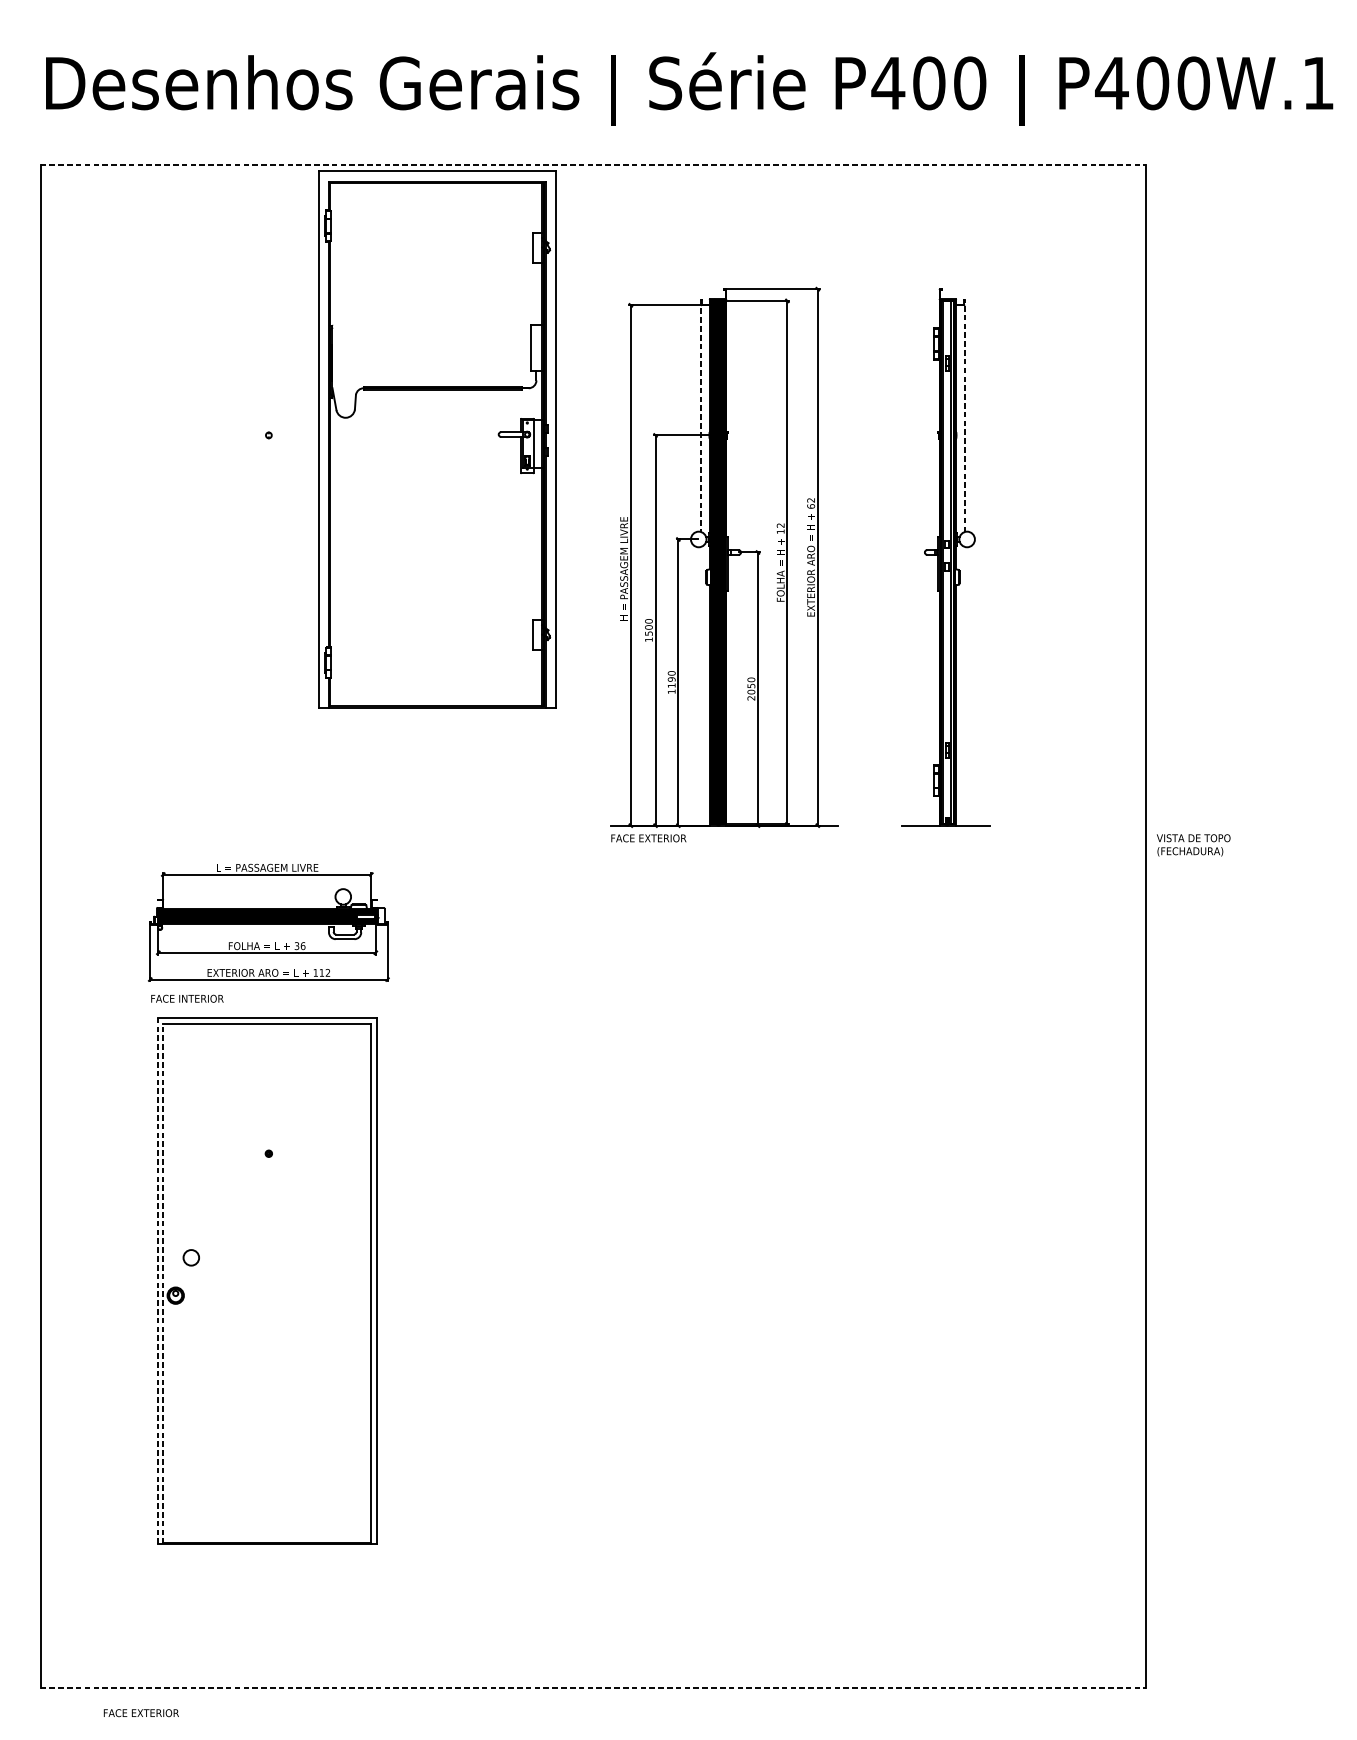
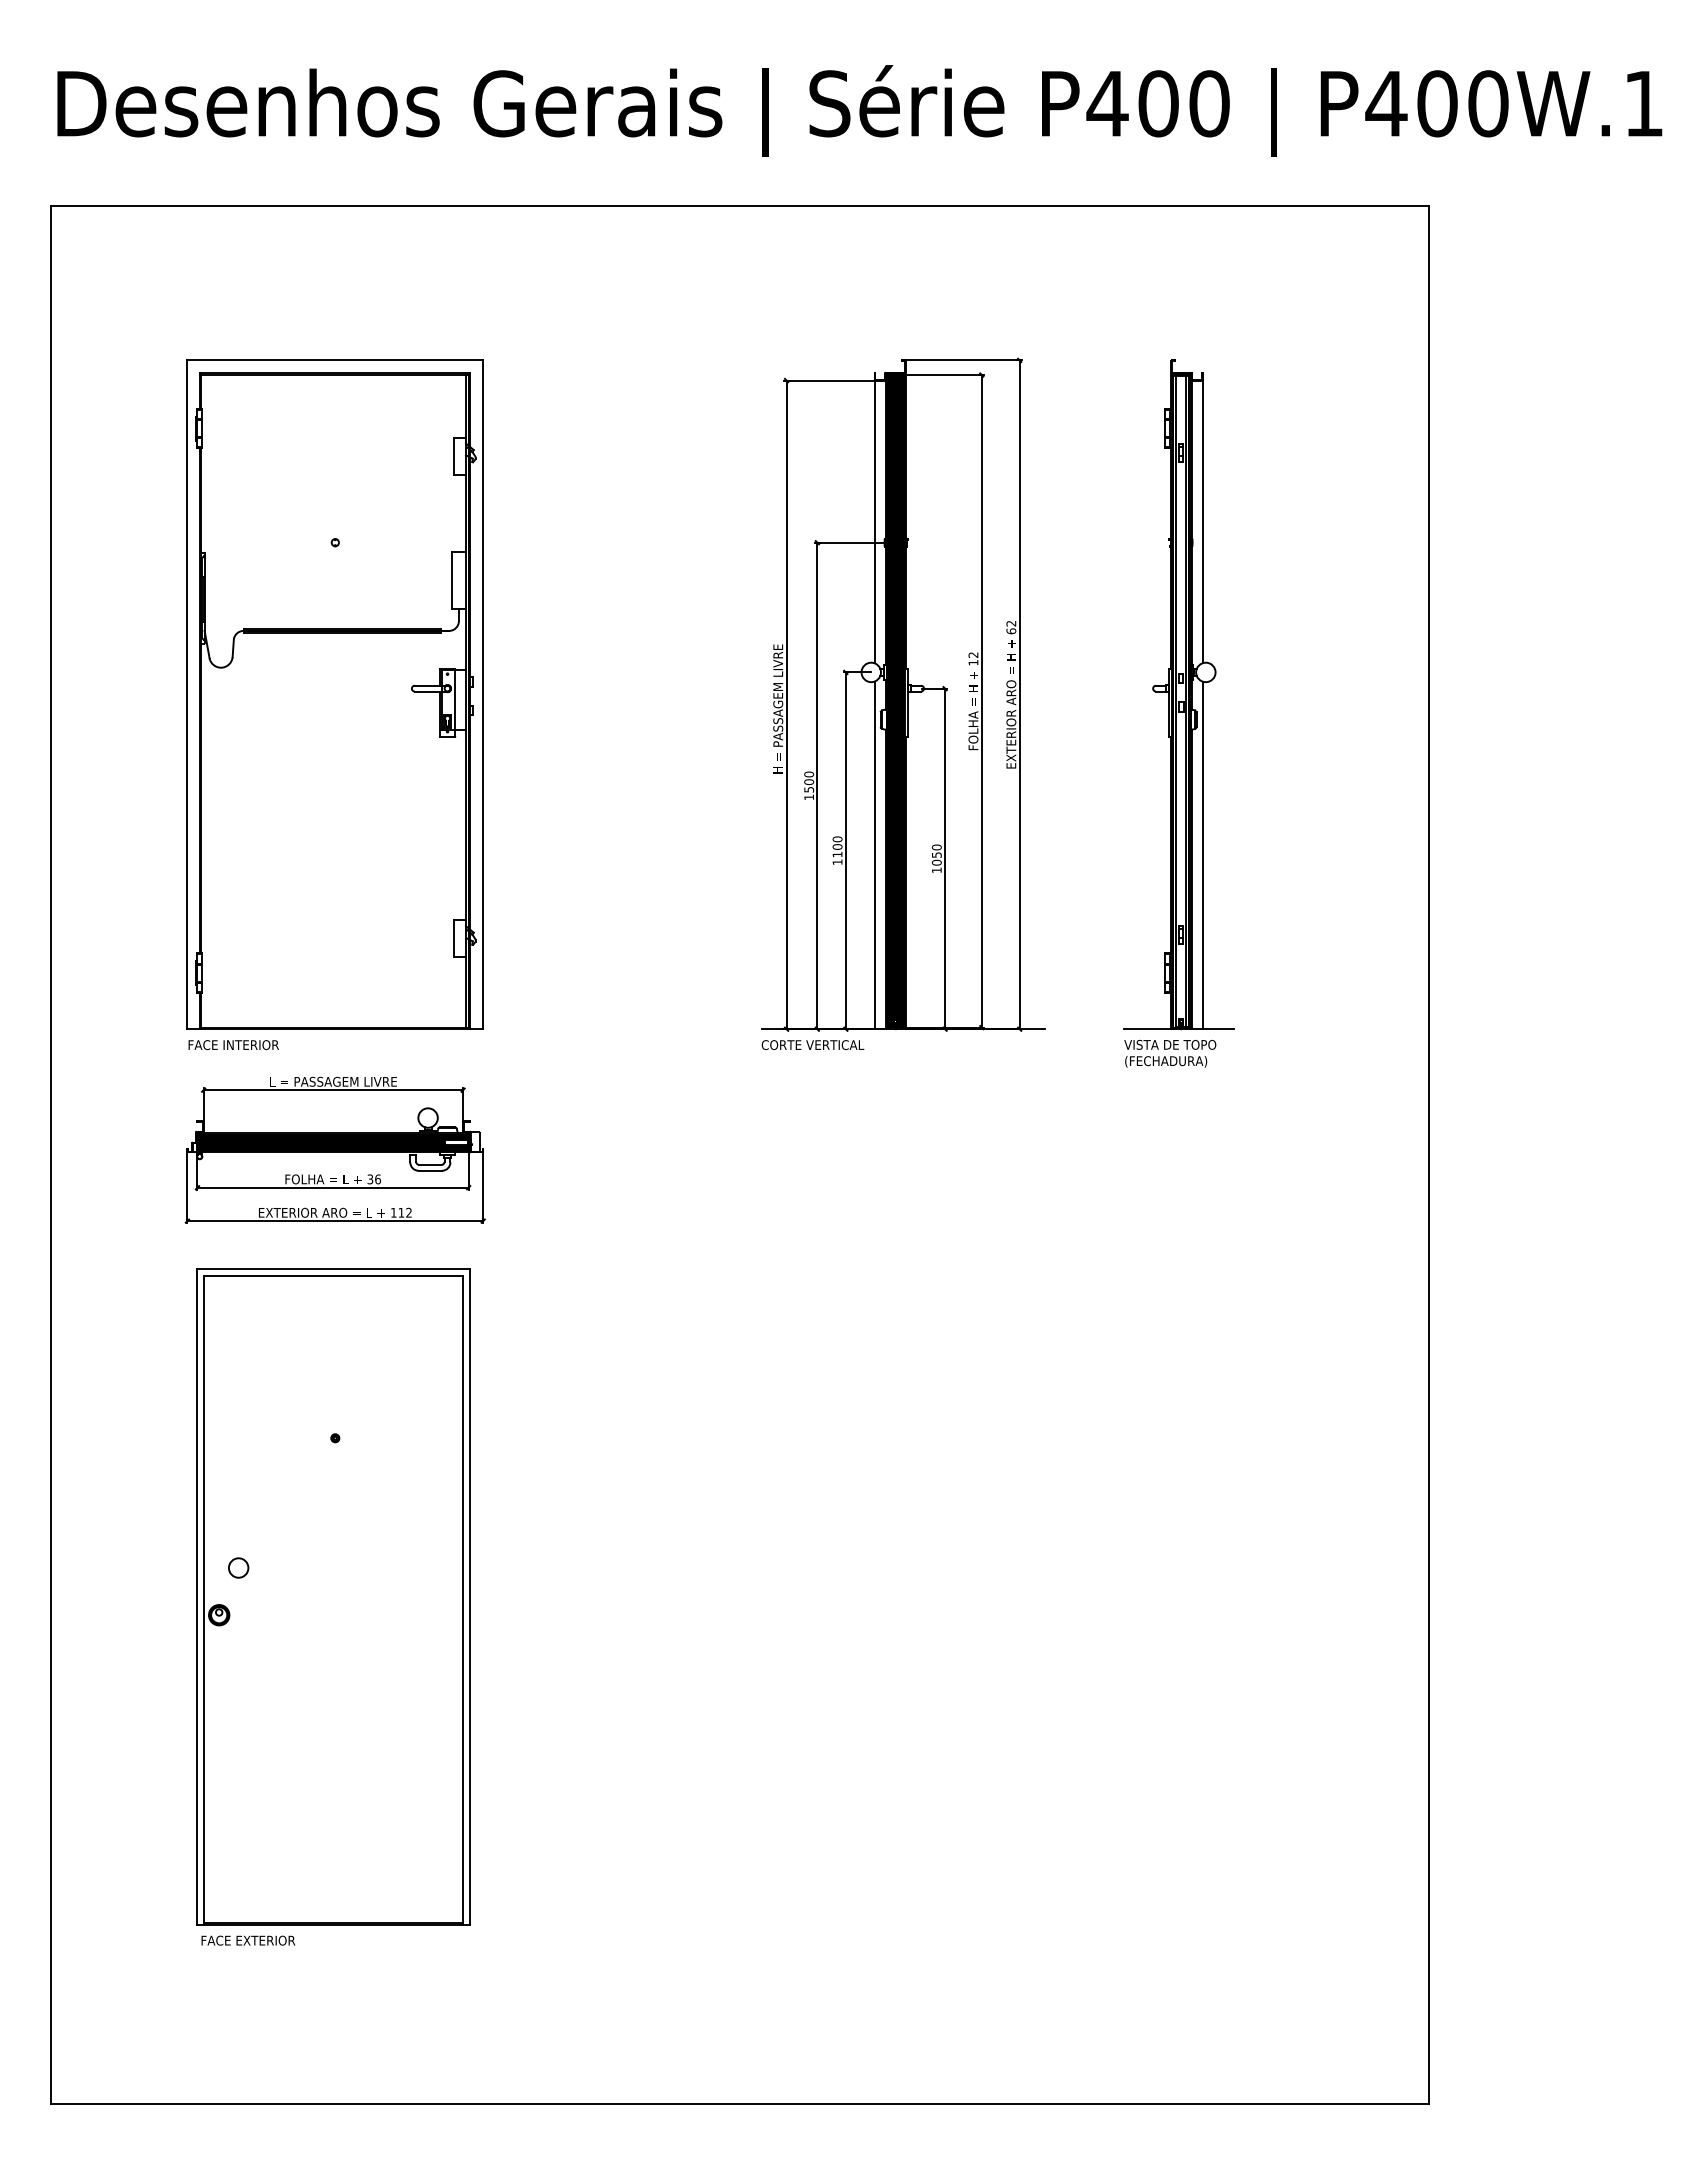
line: (593, 165) -> (740, 206), dashed -> solid
line: (701, 416) -> (874, 518), dashed -> solid
line: (964, 416) -> (1202, 518), dashed -> solid
part: (436, 439) -> (334, 694), moved
text: (671, 679) -> (837, 846), 1190 -> 1100
line: (701, 686) -> (874, 855), added
line: (964, 686) -> (1202, 855), added
text: (751, 698) -> (936, 870), 2050 -> 1050
text: (651, 838) -> (812, 1045), FACE EXTERIOR -> CORTE VERTICAL
text: (1193, 845) -> (1170, 1053), moved
text: (187, 999) -> (233, 1045), moved
line: (157, 1280) -> (196, 1596), dashed -> solid
line: (163, 1283) -> (203, 1599), dashed -> solid
line: (593, 1687) -> (740, 2103), dashed -> solid
text: (141, 1713) -> (248, 1940), moved

